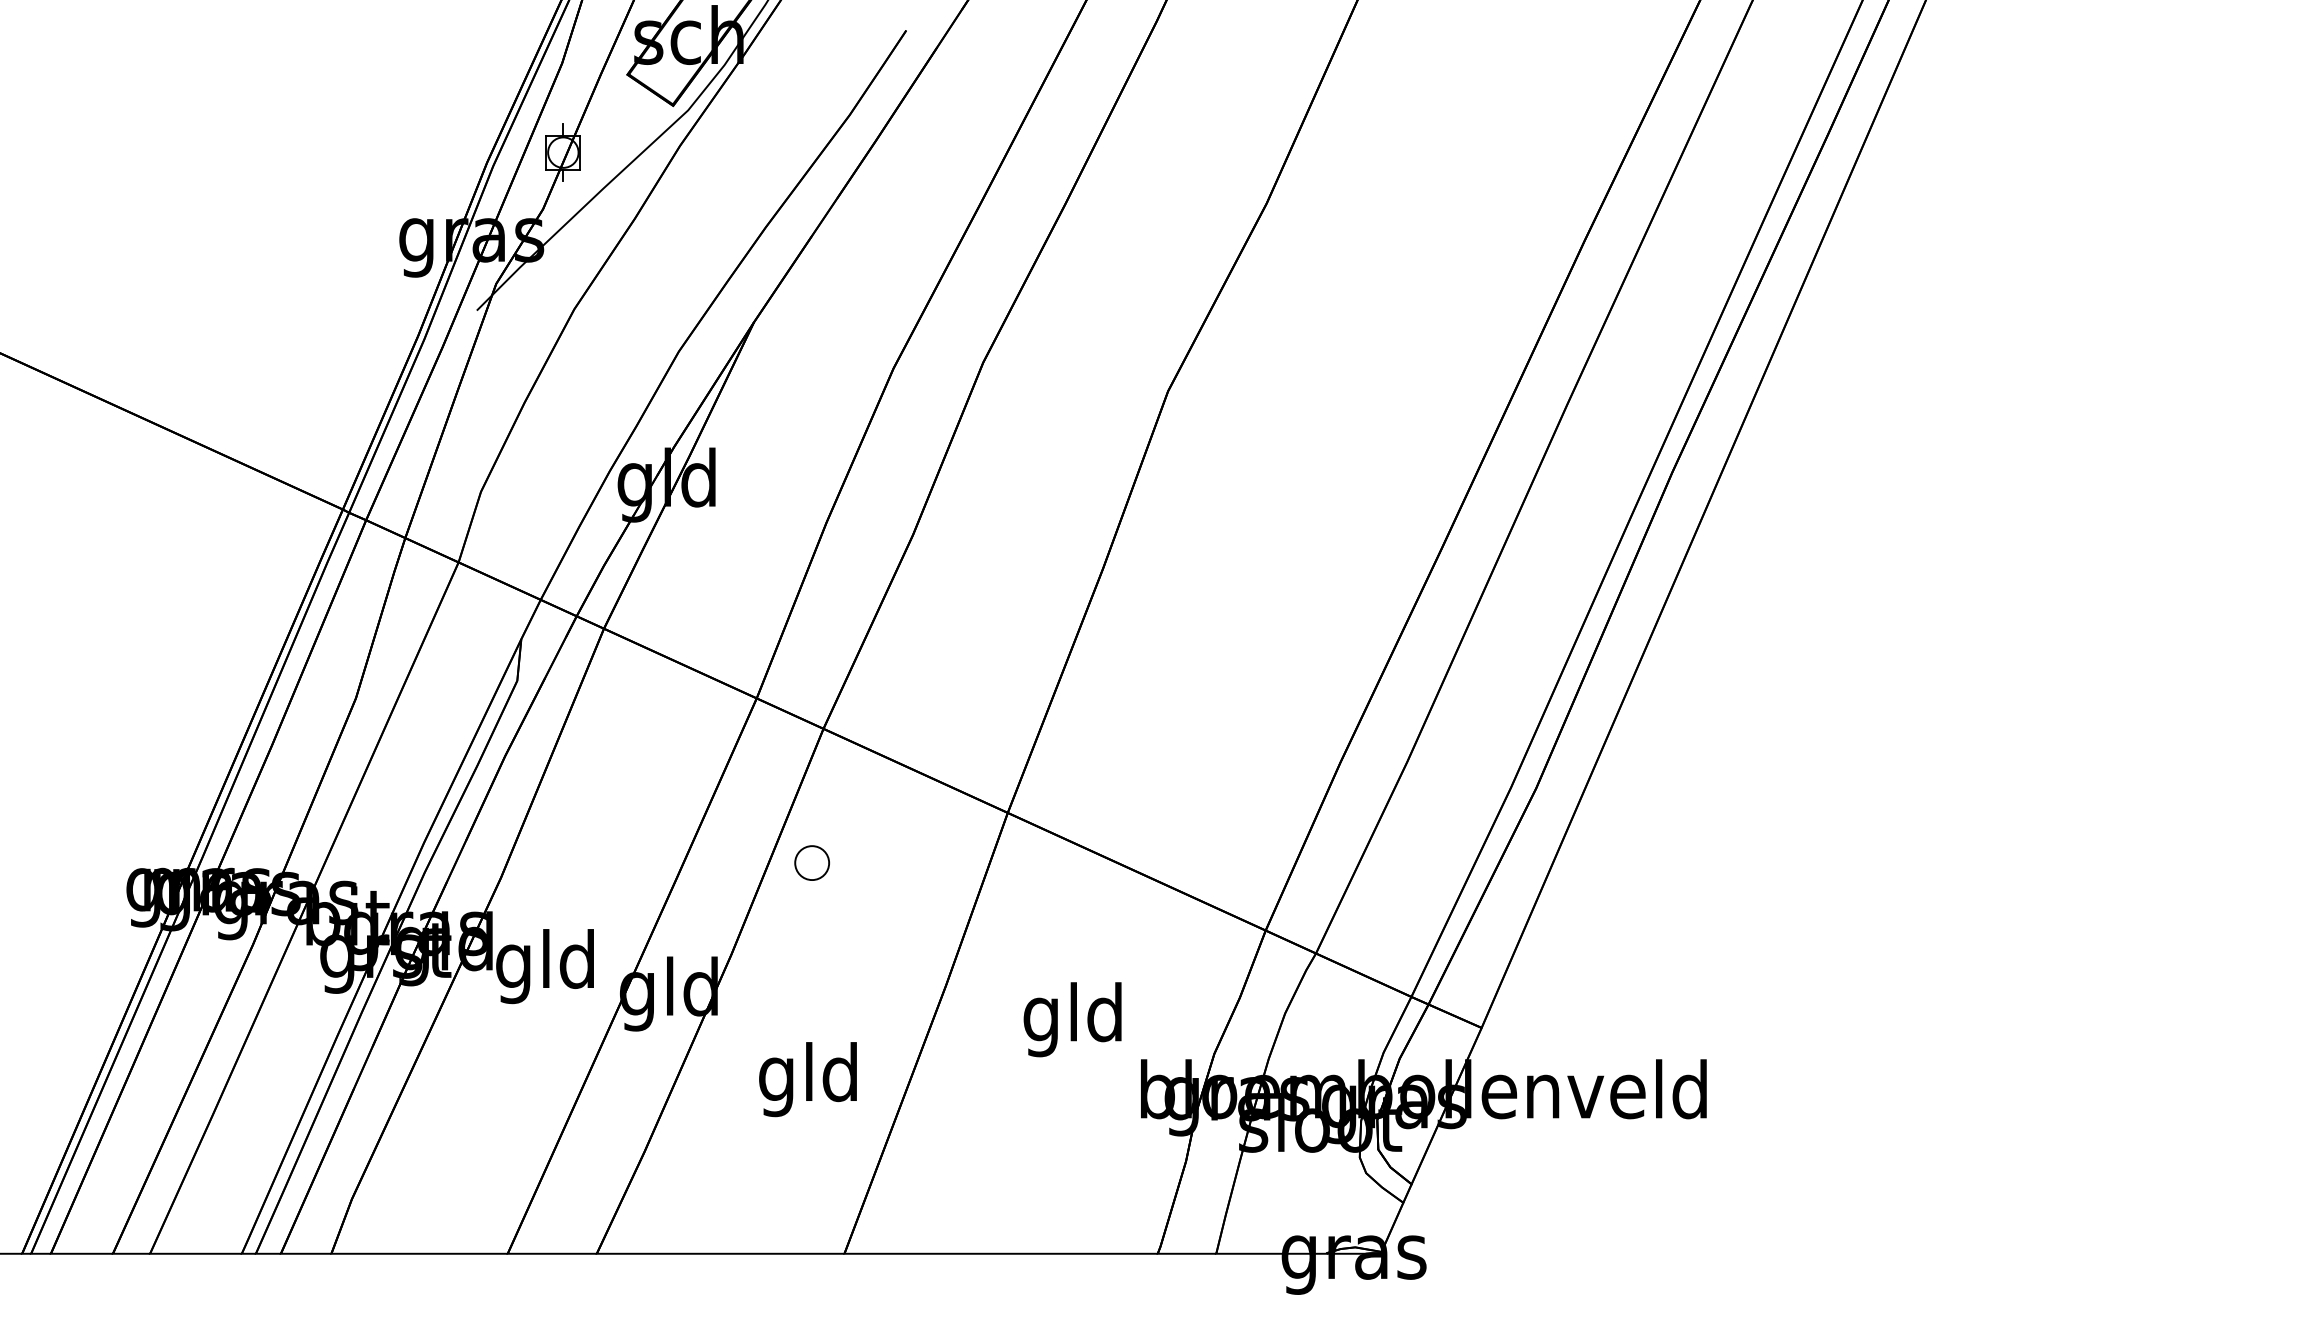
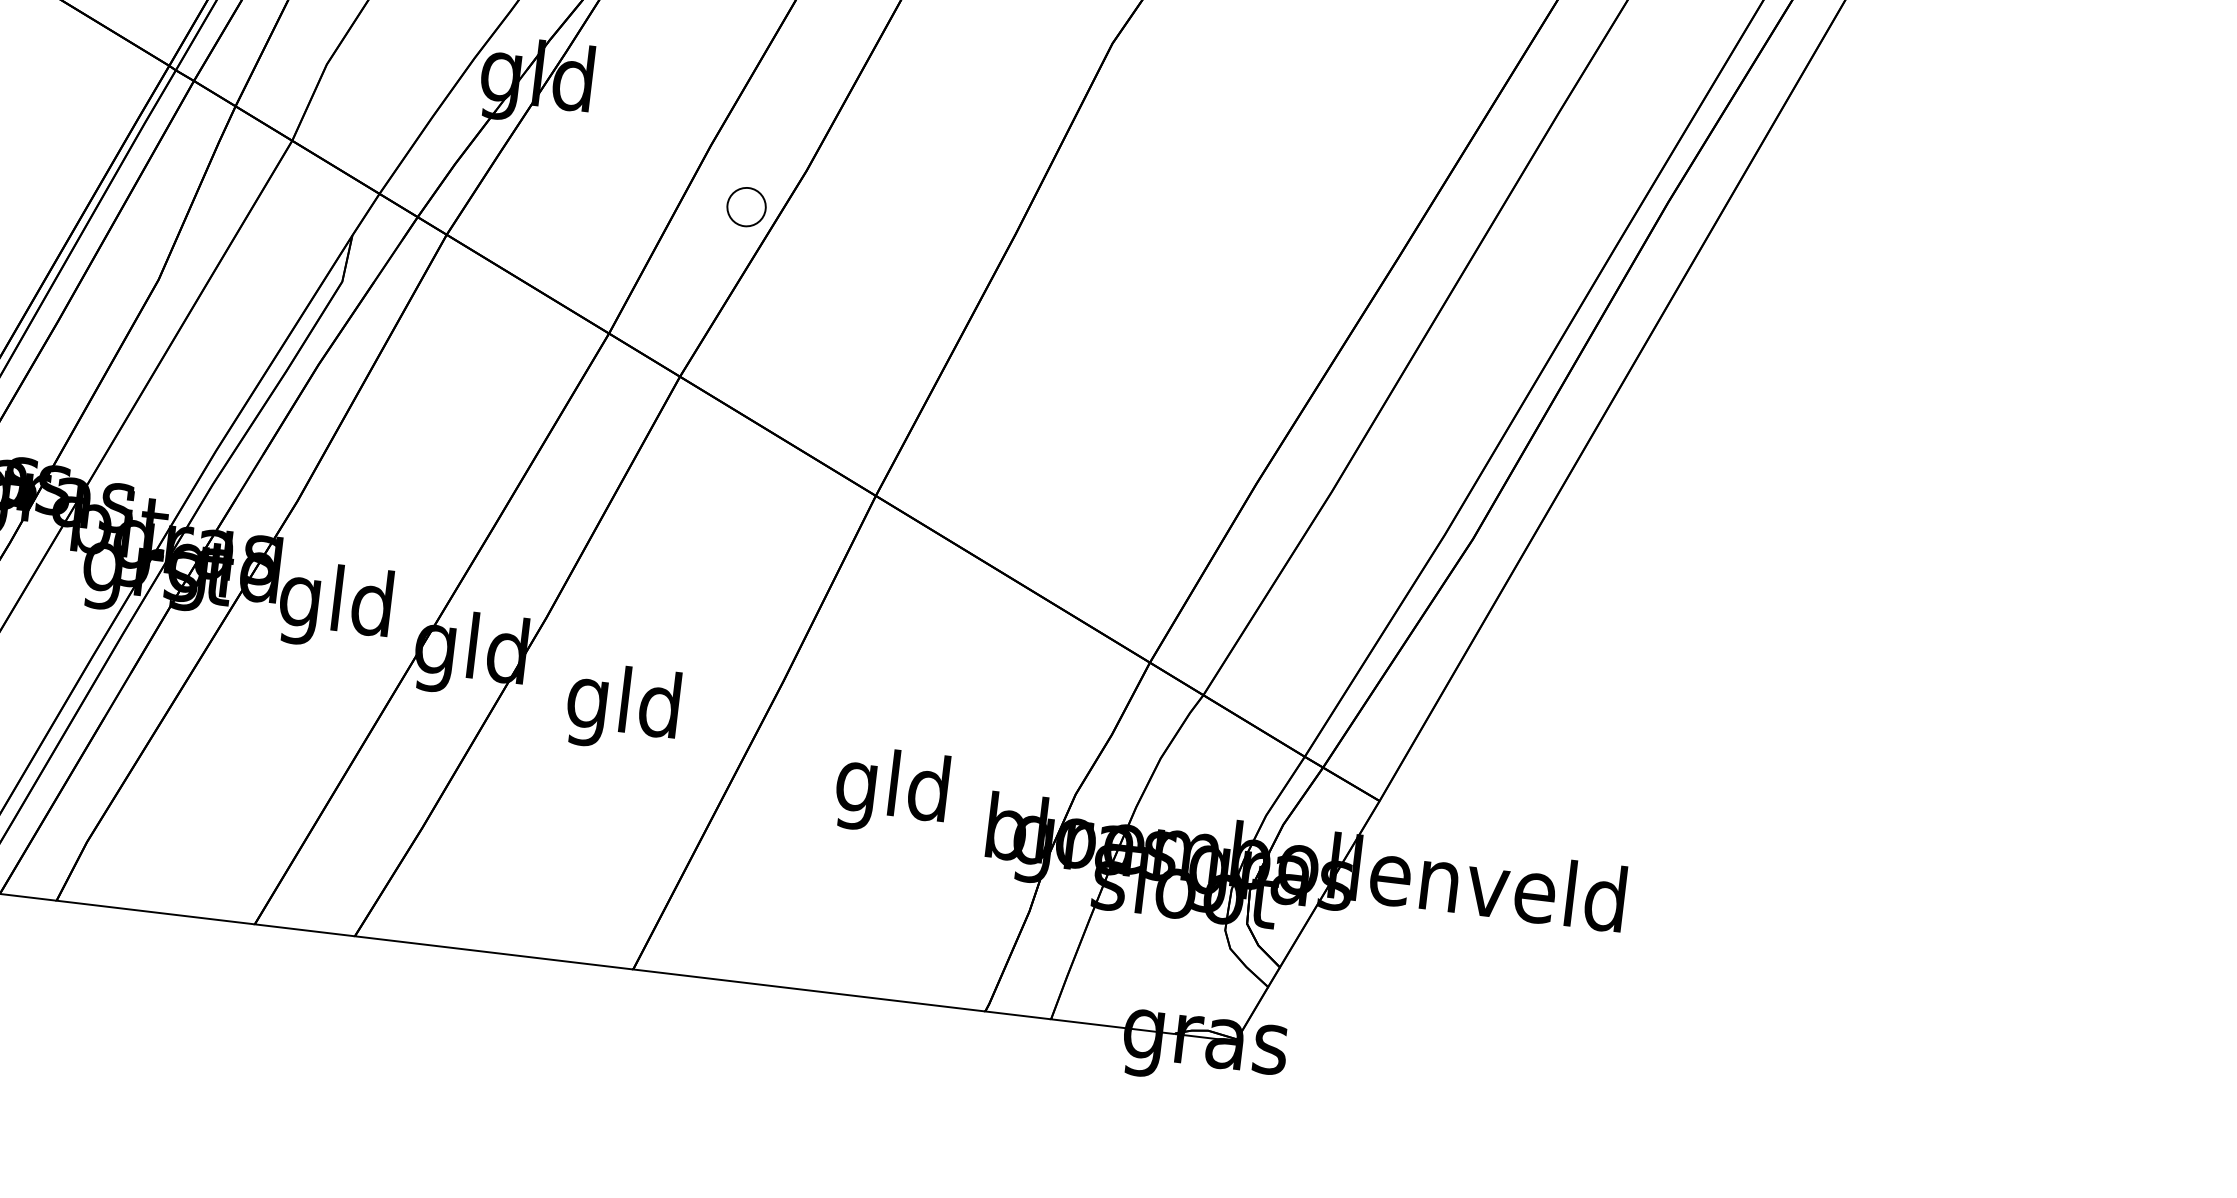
part: (811, 862) -> (745, 206), moved
text: (1072, 1019) -> (891, 791), moved
text: (807, 1079) -> (622, 707), moved

